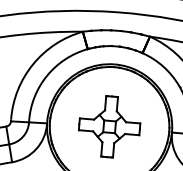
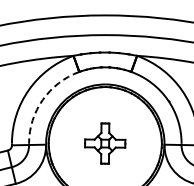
arc: (46, 75) -> (42, 99), solid -> dashed
part: (108, 126) -> (104, 143), size x0.7

